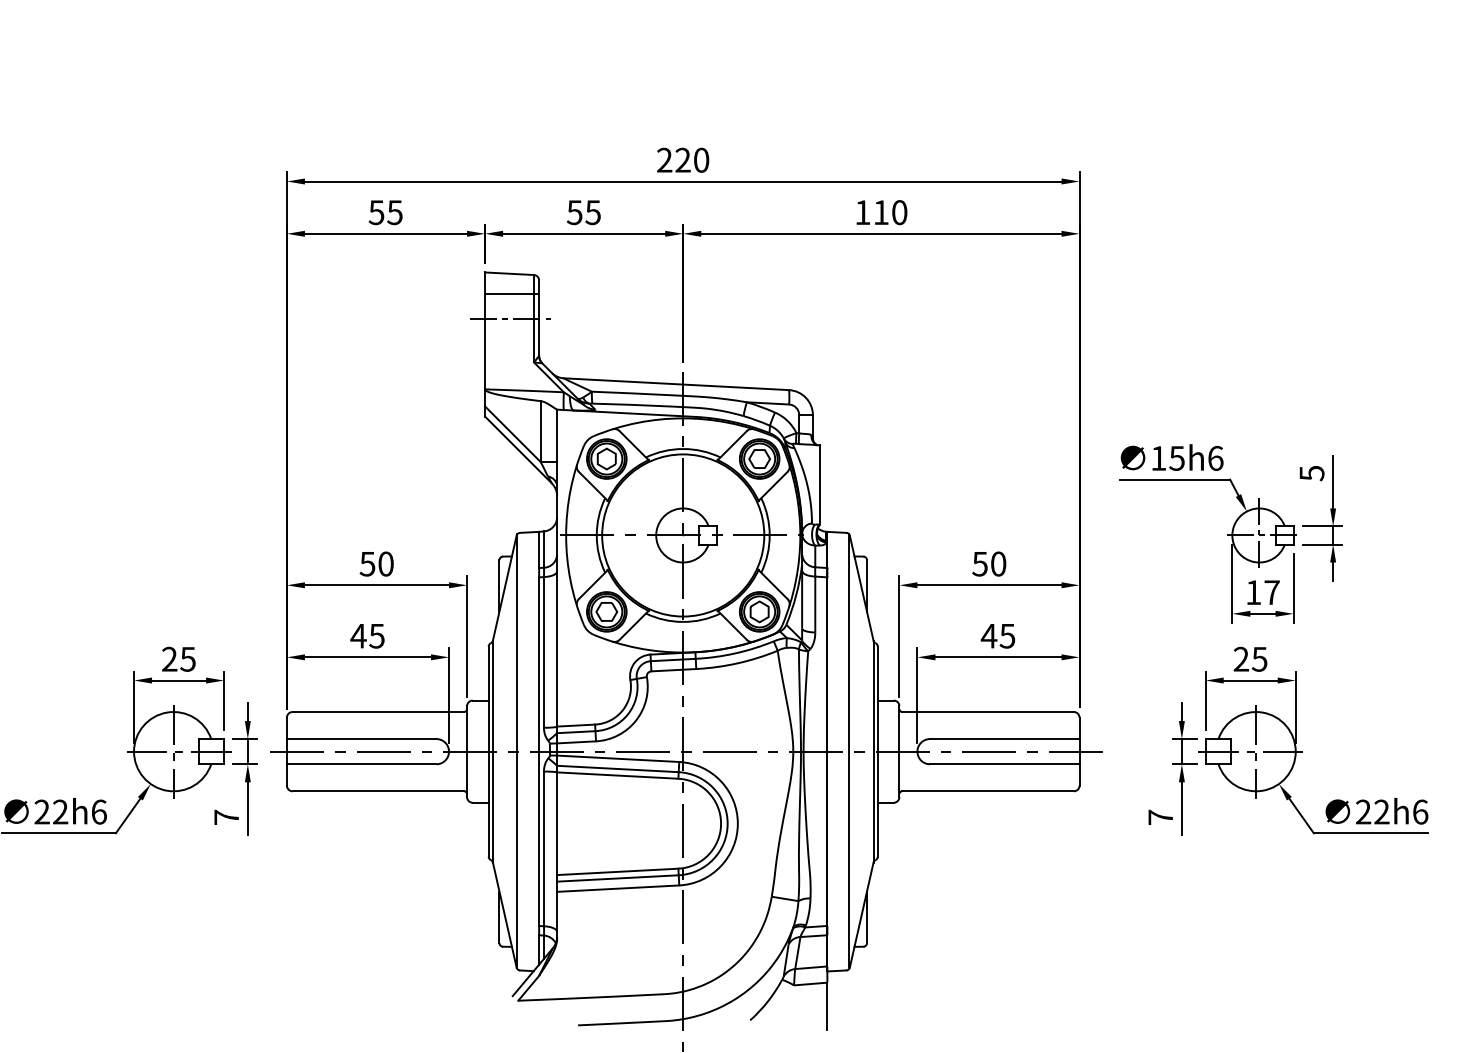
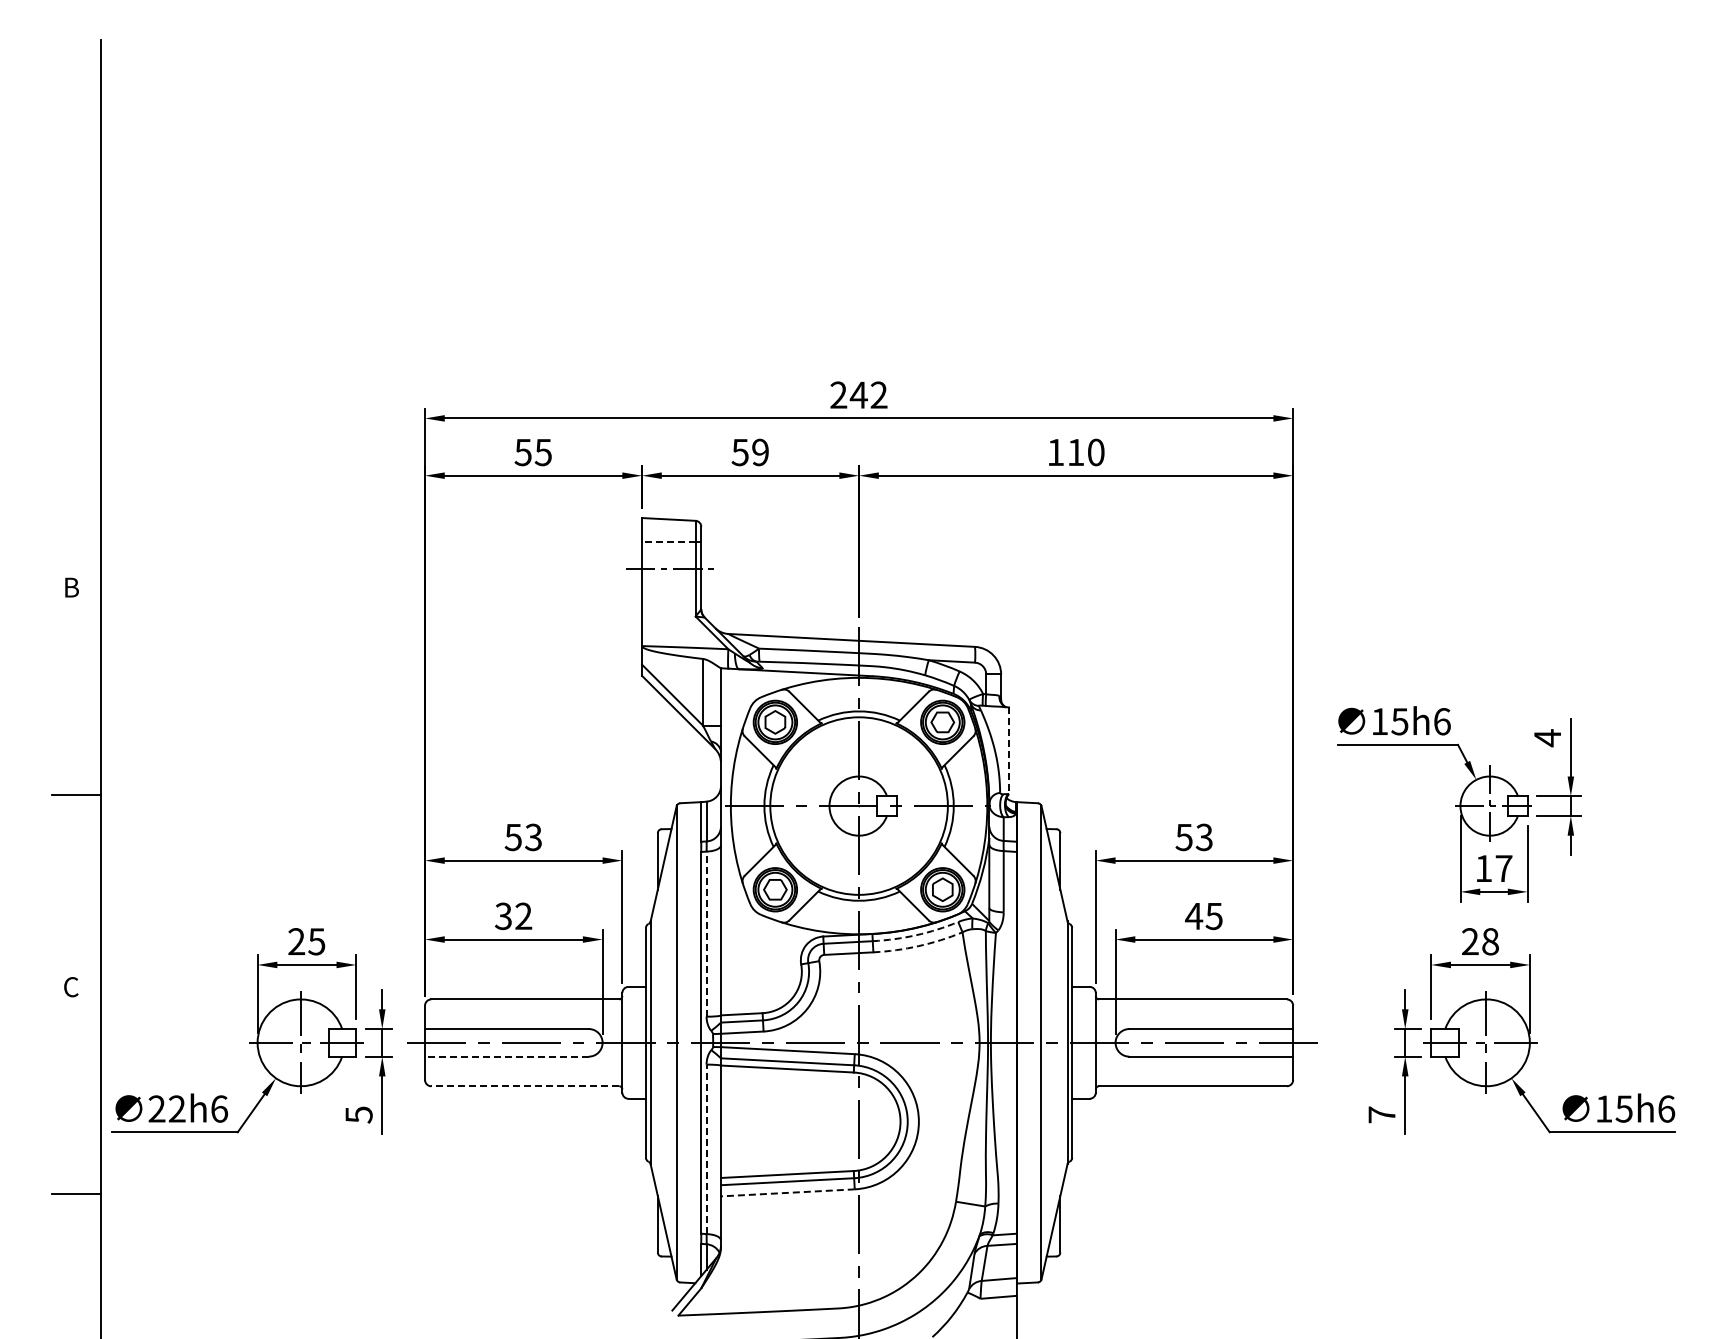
text: (691, 159) -> (868, 394), 220 -> 242
text: (592, 212) -> (759, 452), 55 -> 59
line: (509, 293) -> (668, 541), solid -> dashed
text: (1311, 473) -> (1547, 738), 5 -> 4
line: (820, 485) -> (1009, 751), solid -> dashed
text: (385, 564) -> (533, 837), 50 -> 53
text: (997, 564) -> (1203, 837), 50 -> 53
text: (367, 636) -> (513, 916), 45 -> 32
line: (543, 651) -> (706, 933), solid -> dashed
arc: (735, 653) -> (916, 935), solid -> dashed
text: (1258, 659) -> (1489, 941), 25 -> 28
arc: (737, 663) -> (918, 946), solid -> dashed
line: (361, 764) -> (506, 1056), solid -> dashed
line: (378, 791) -> (525, 1086), solid -> dashed
text: (1372, 811) -> (1613, 1108), 22h6 -> 15h6
text: (226, 817) -> (358, 1114), 7 -> 5
line: (543, 849) -> (706, 1149), solid -> dashed
line: (617, 888) -> (787, 1192), solid -> dashed

